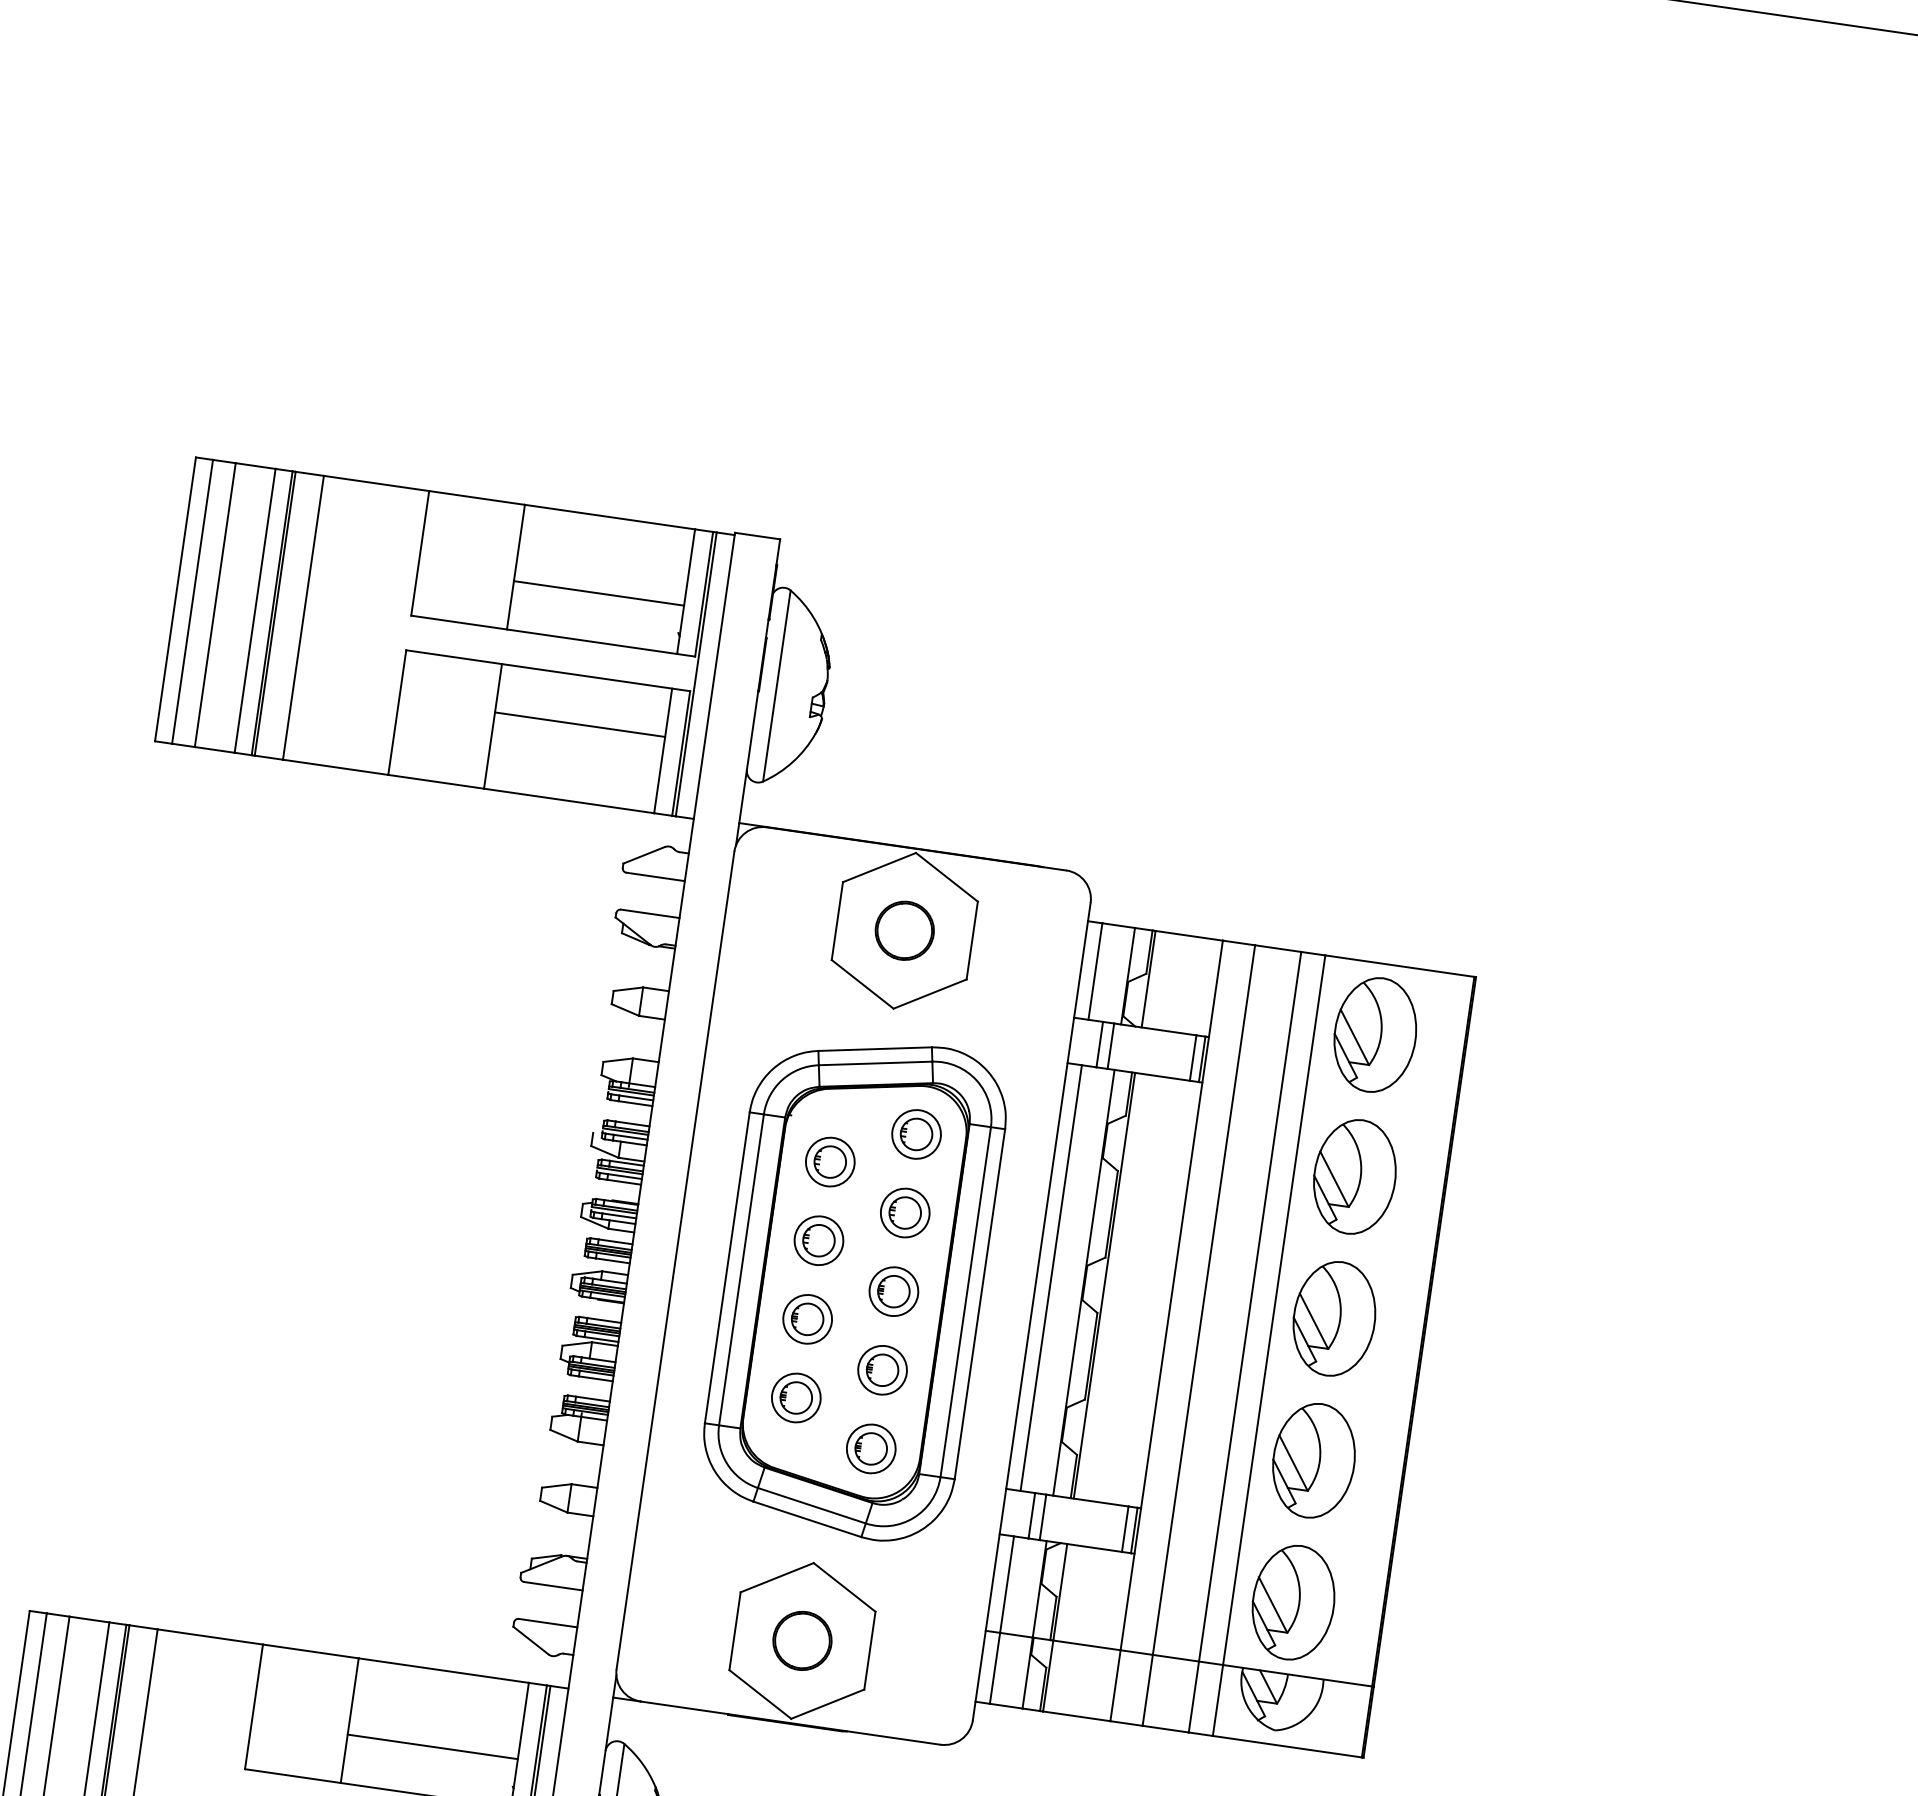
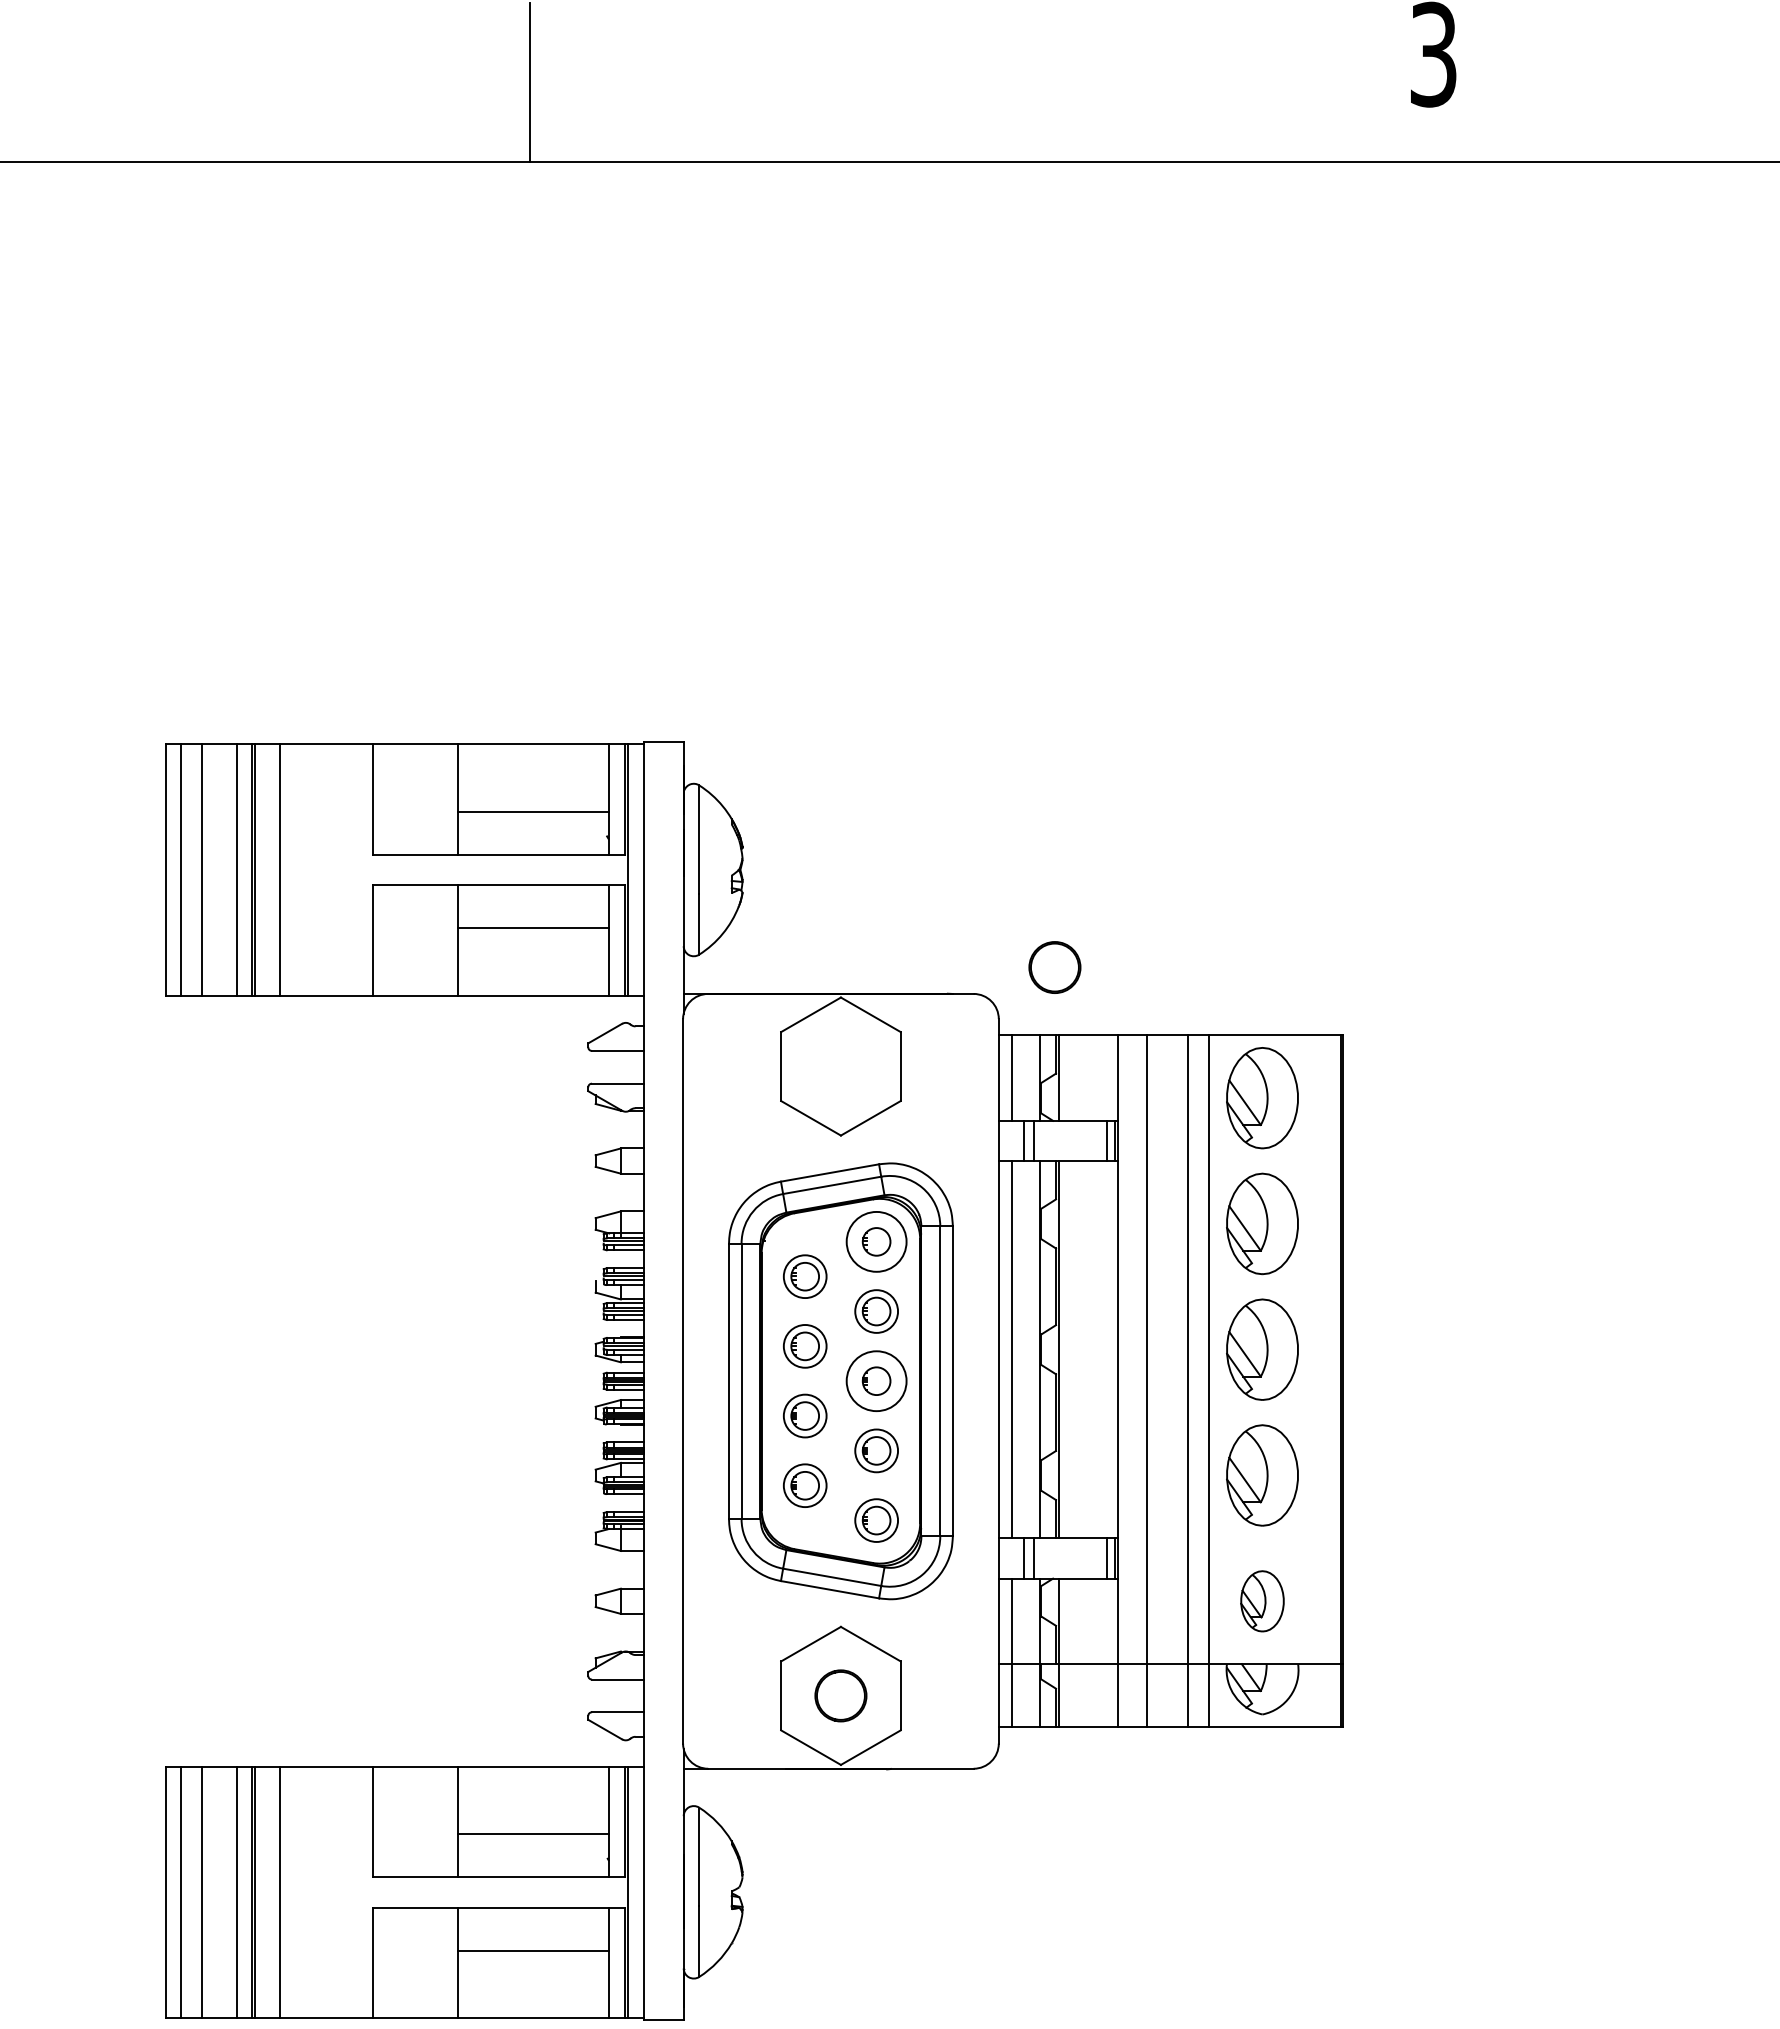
circle: (904, 930) -> (1054, 967), moved
circle: (916, 1133) -> (876, 1241), size x1.4
circle: (893, 1290) -> (876, 1380), size x1.4
part: (1293, 1602) -> (1262, 1601), size x0.6

